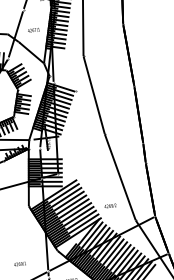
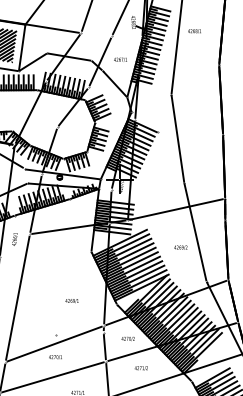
line: (100, 158) -> (176, 209), added
text: (110, 206) -> (180, 247), moved
text: (19, 264) -> (71, 301), moved

